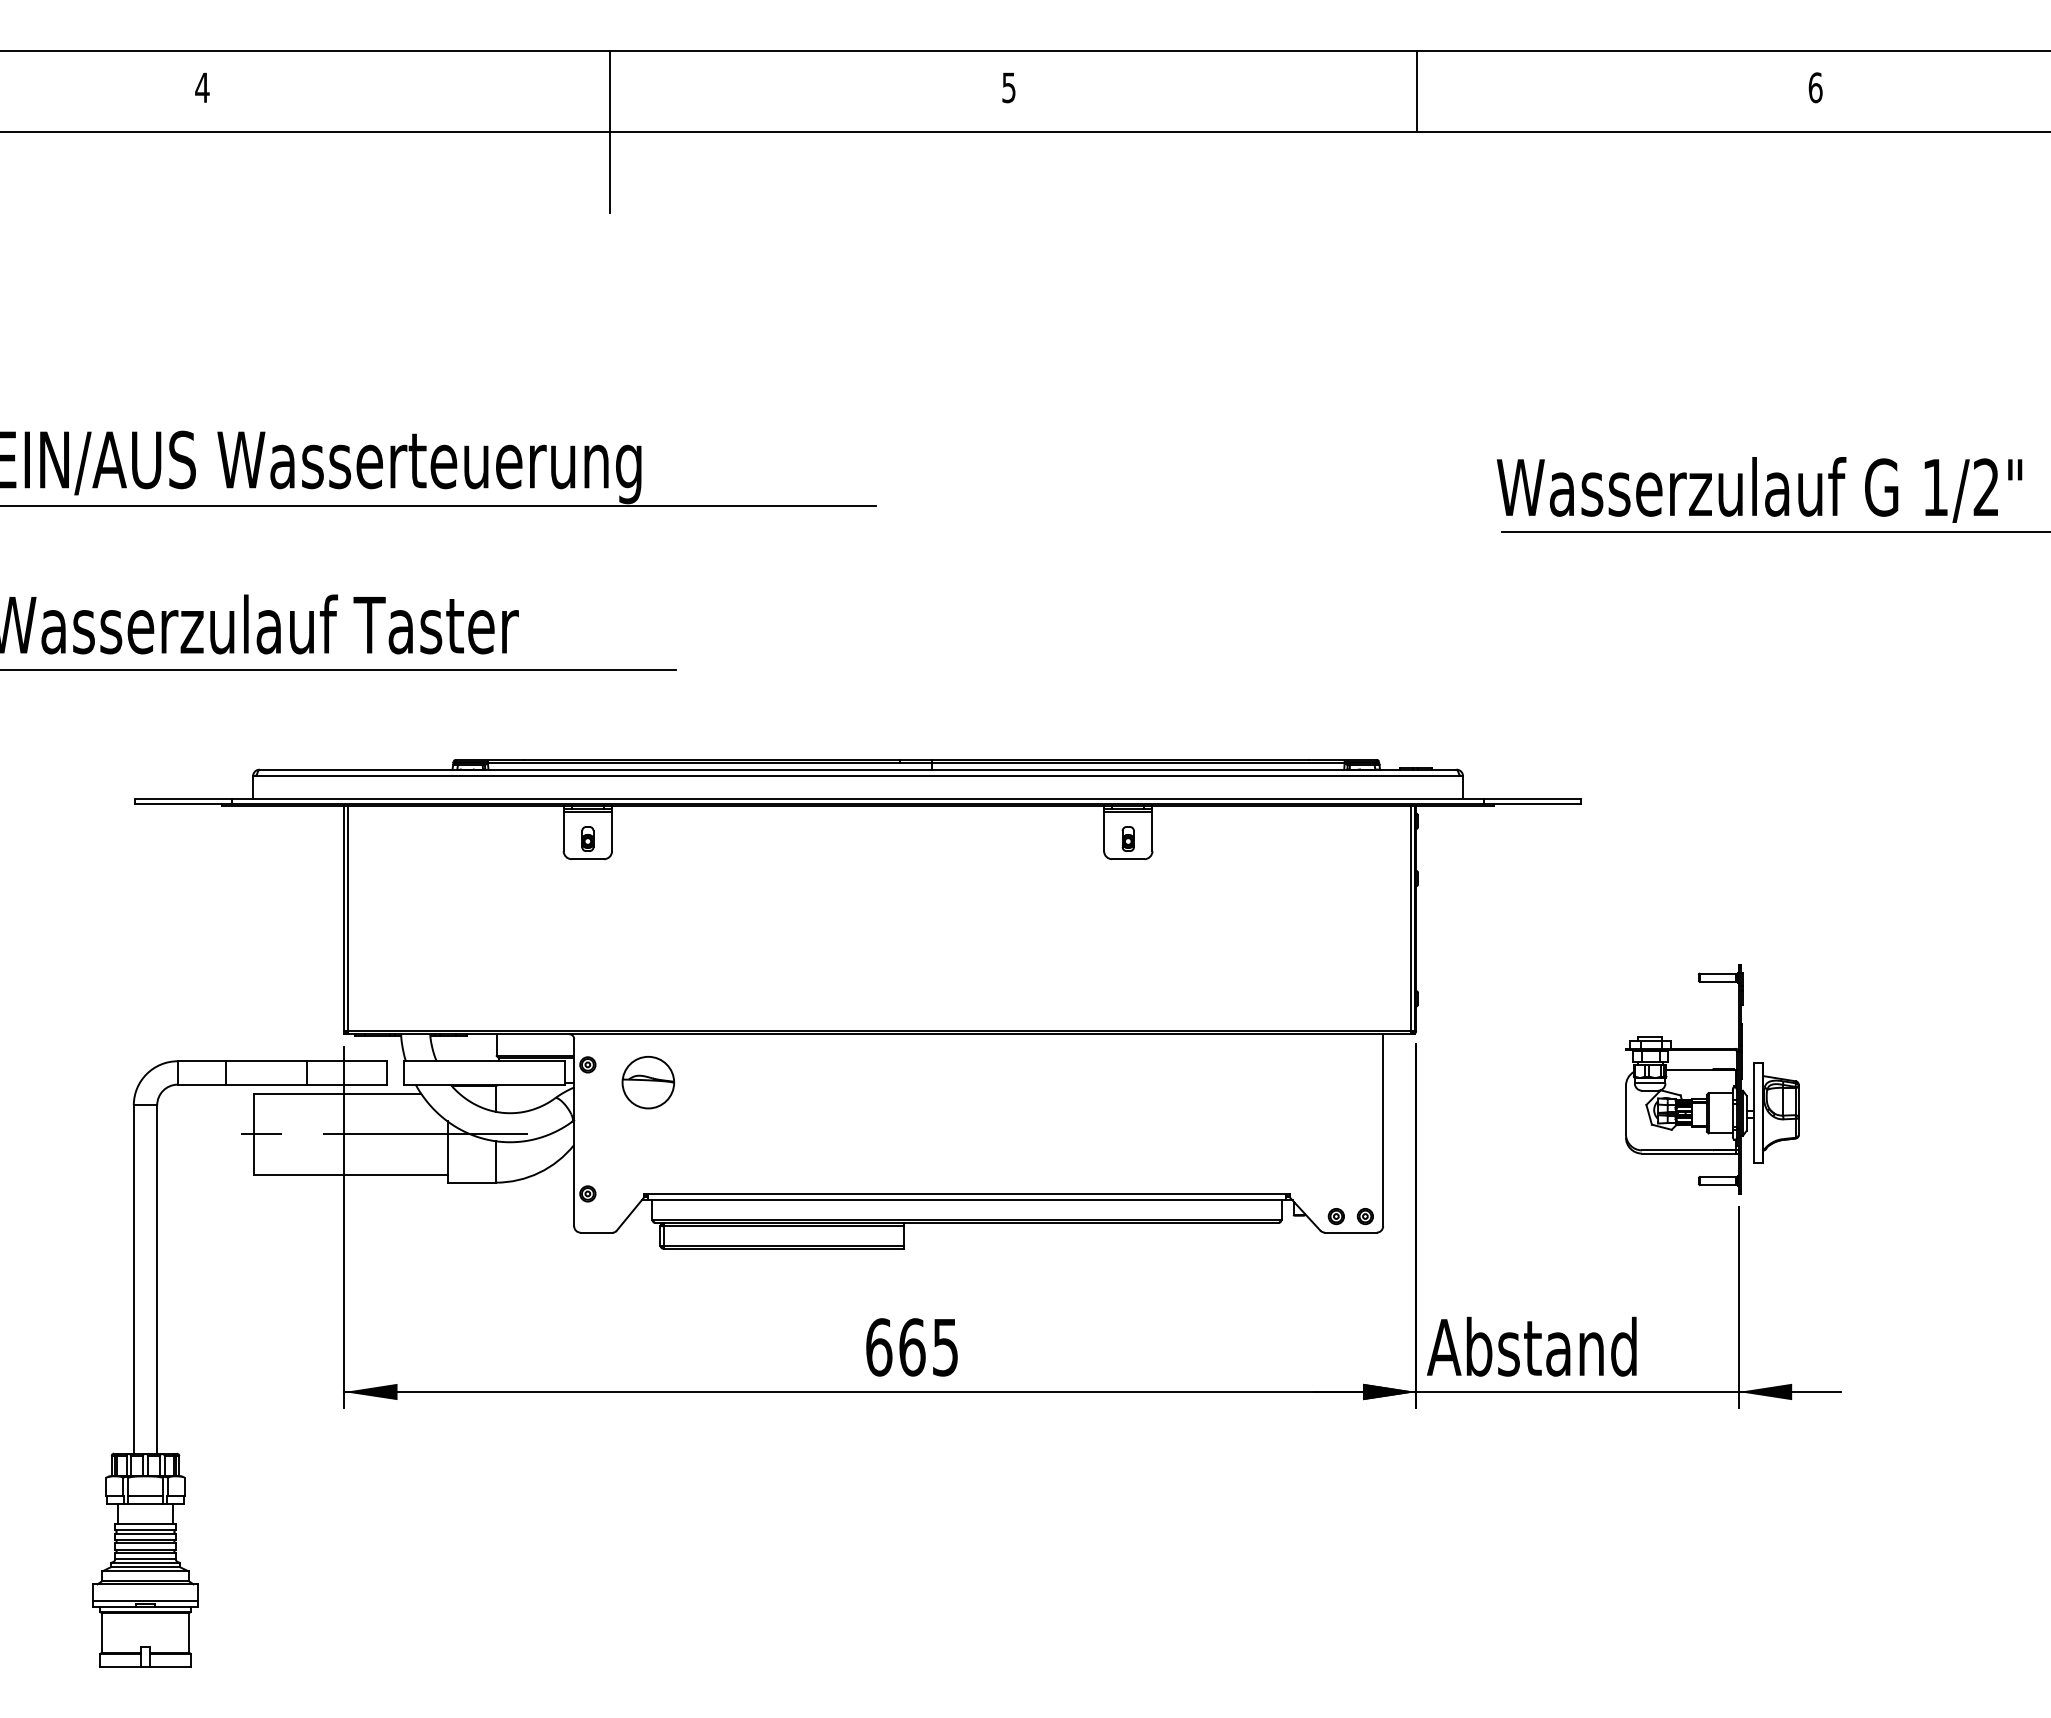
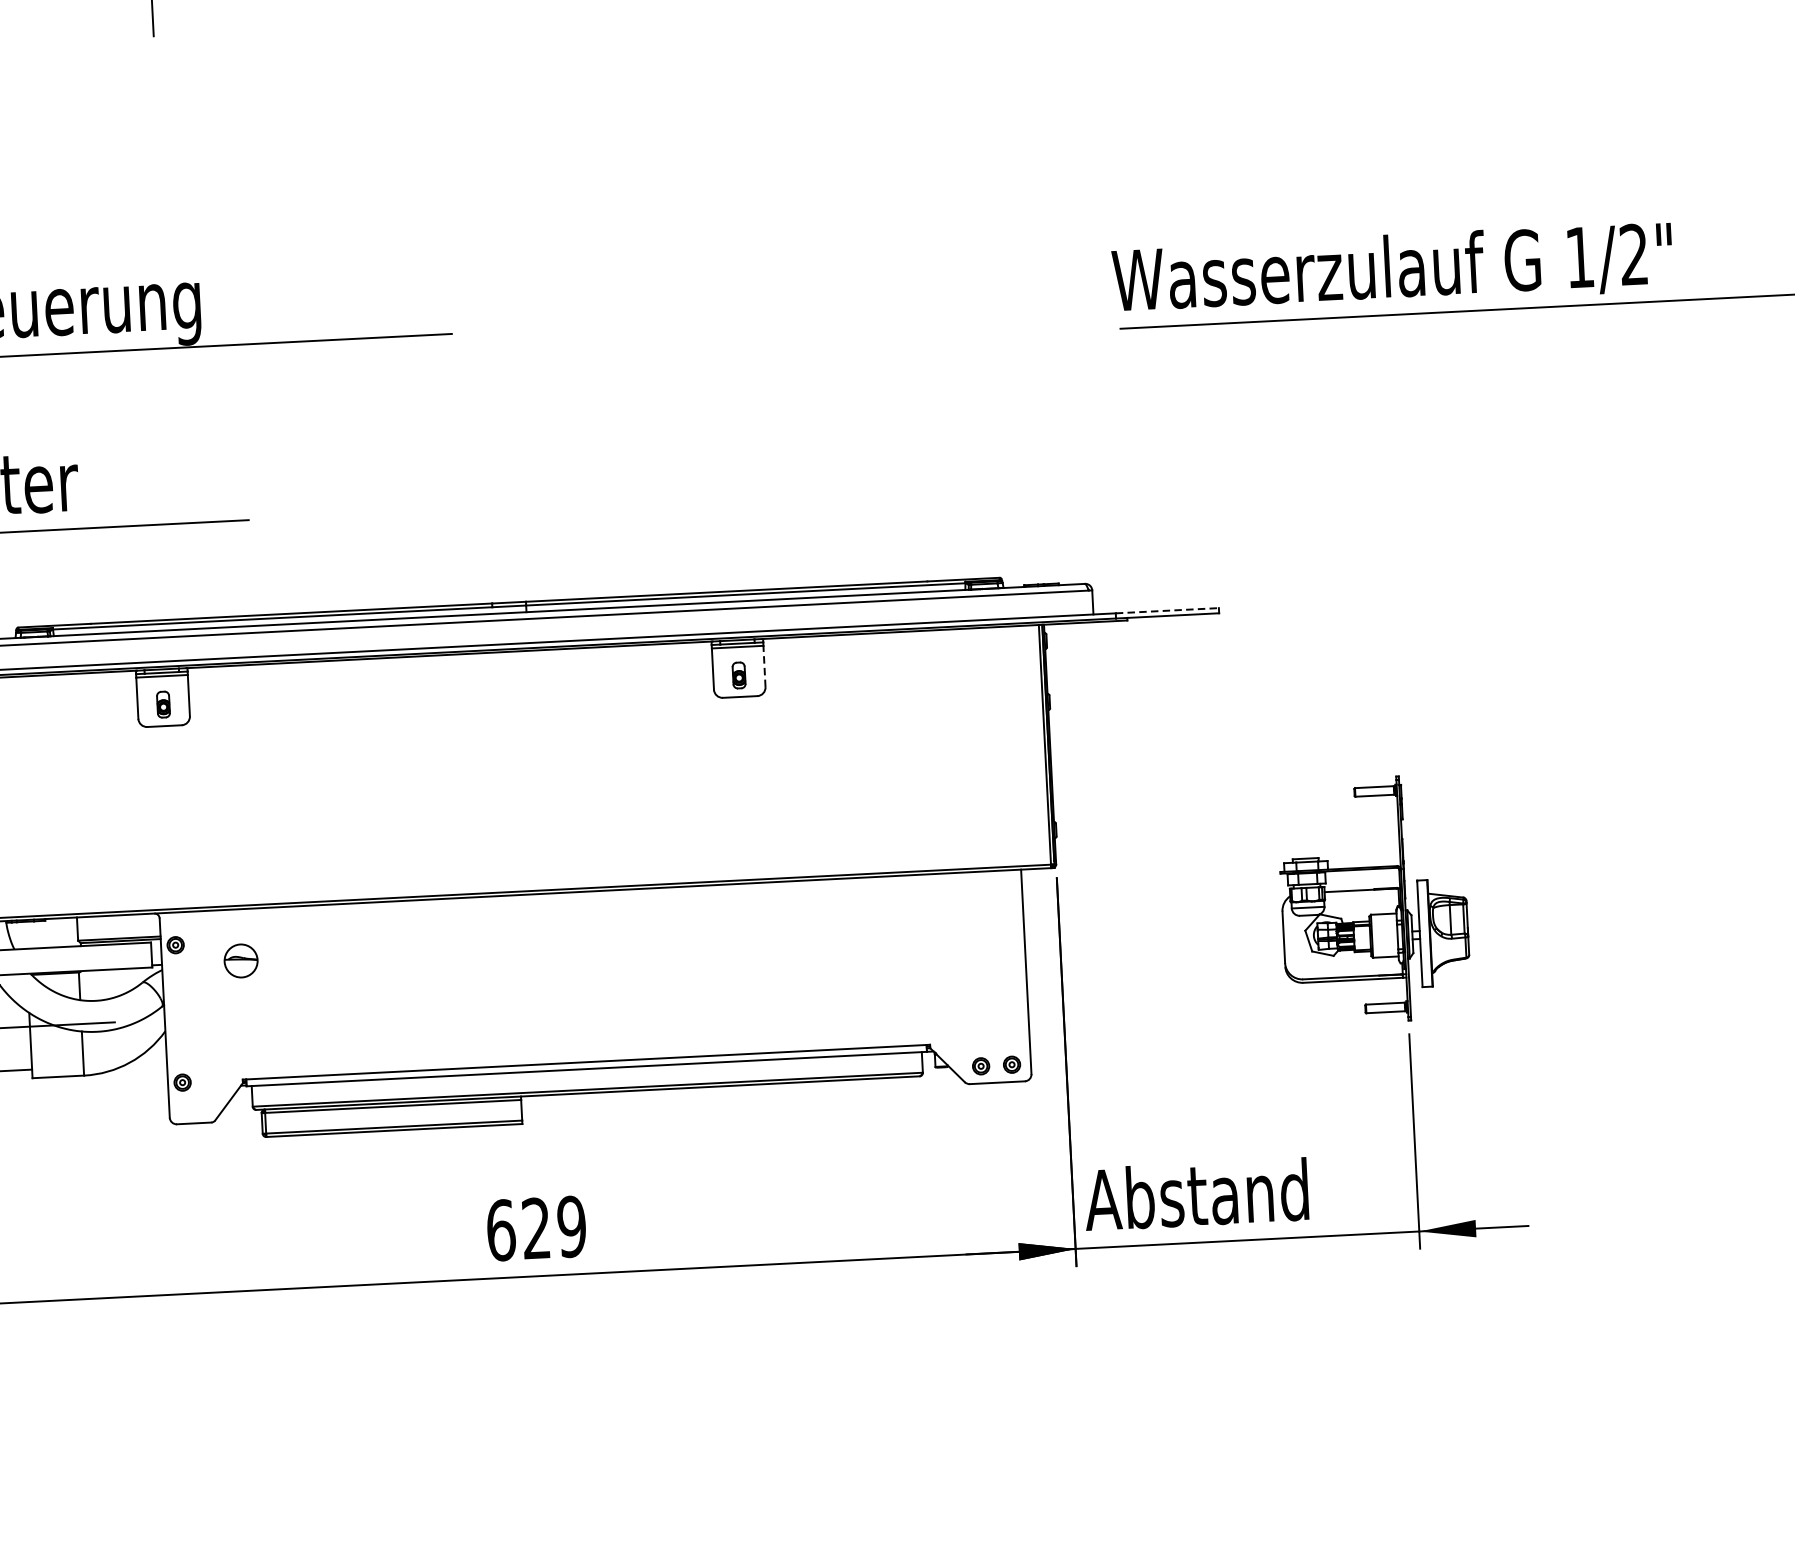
line: (1532, 798) -> (1167, 610), solid -> dashed
line: (1152, 831) -> (764, 666), solid -> dashed
part: (648, 1082) -> (241, 960), size x0.6
text: (928, 1347) -> (553, 1227), 665 -> 629

